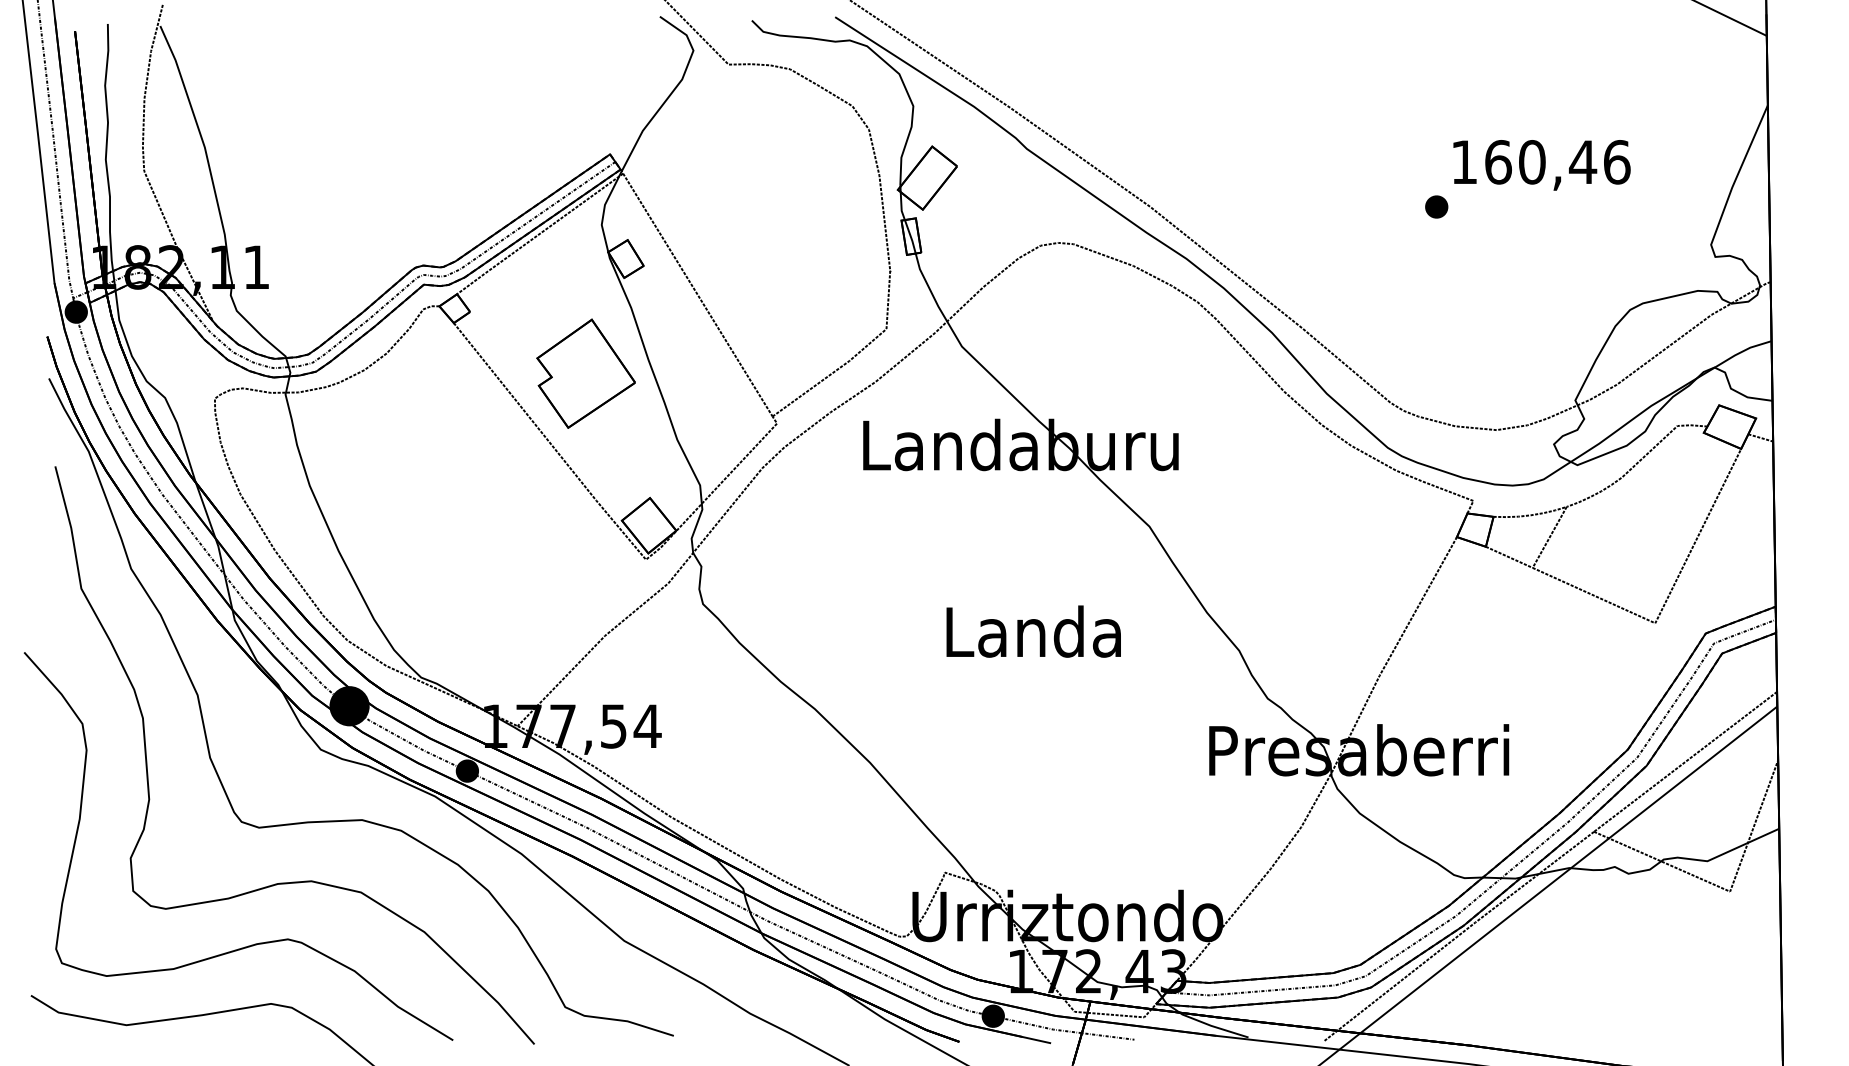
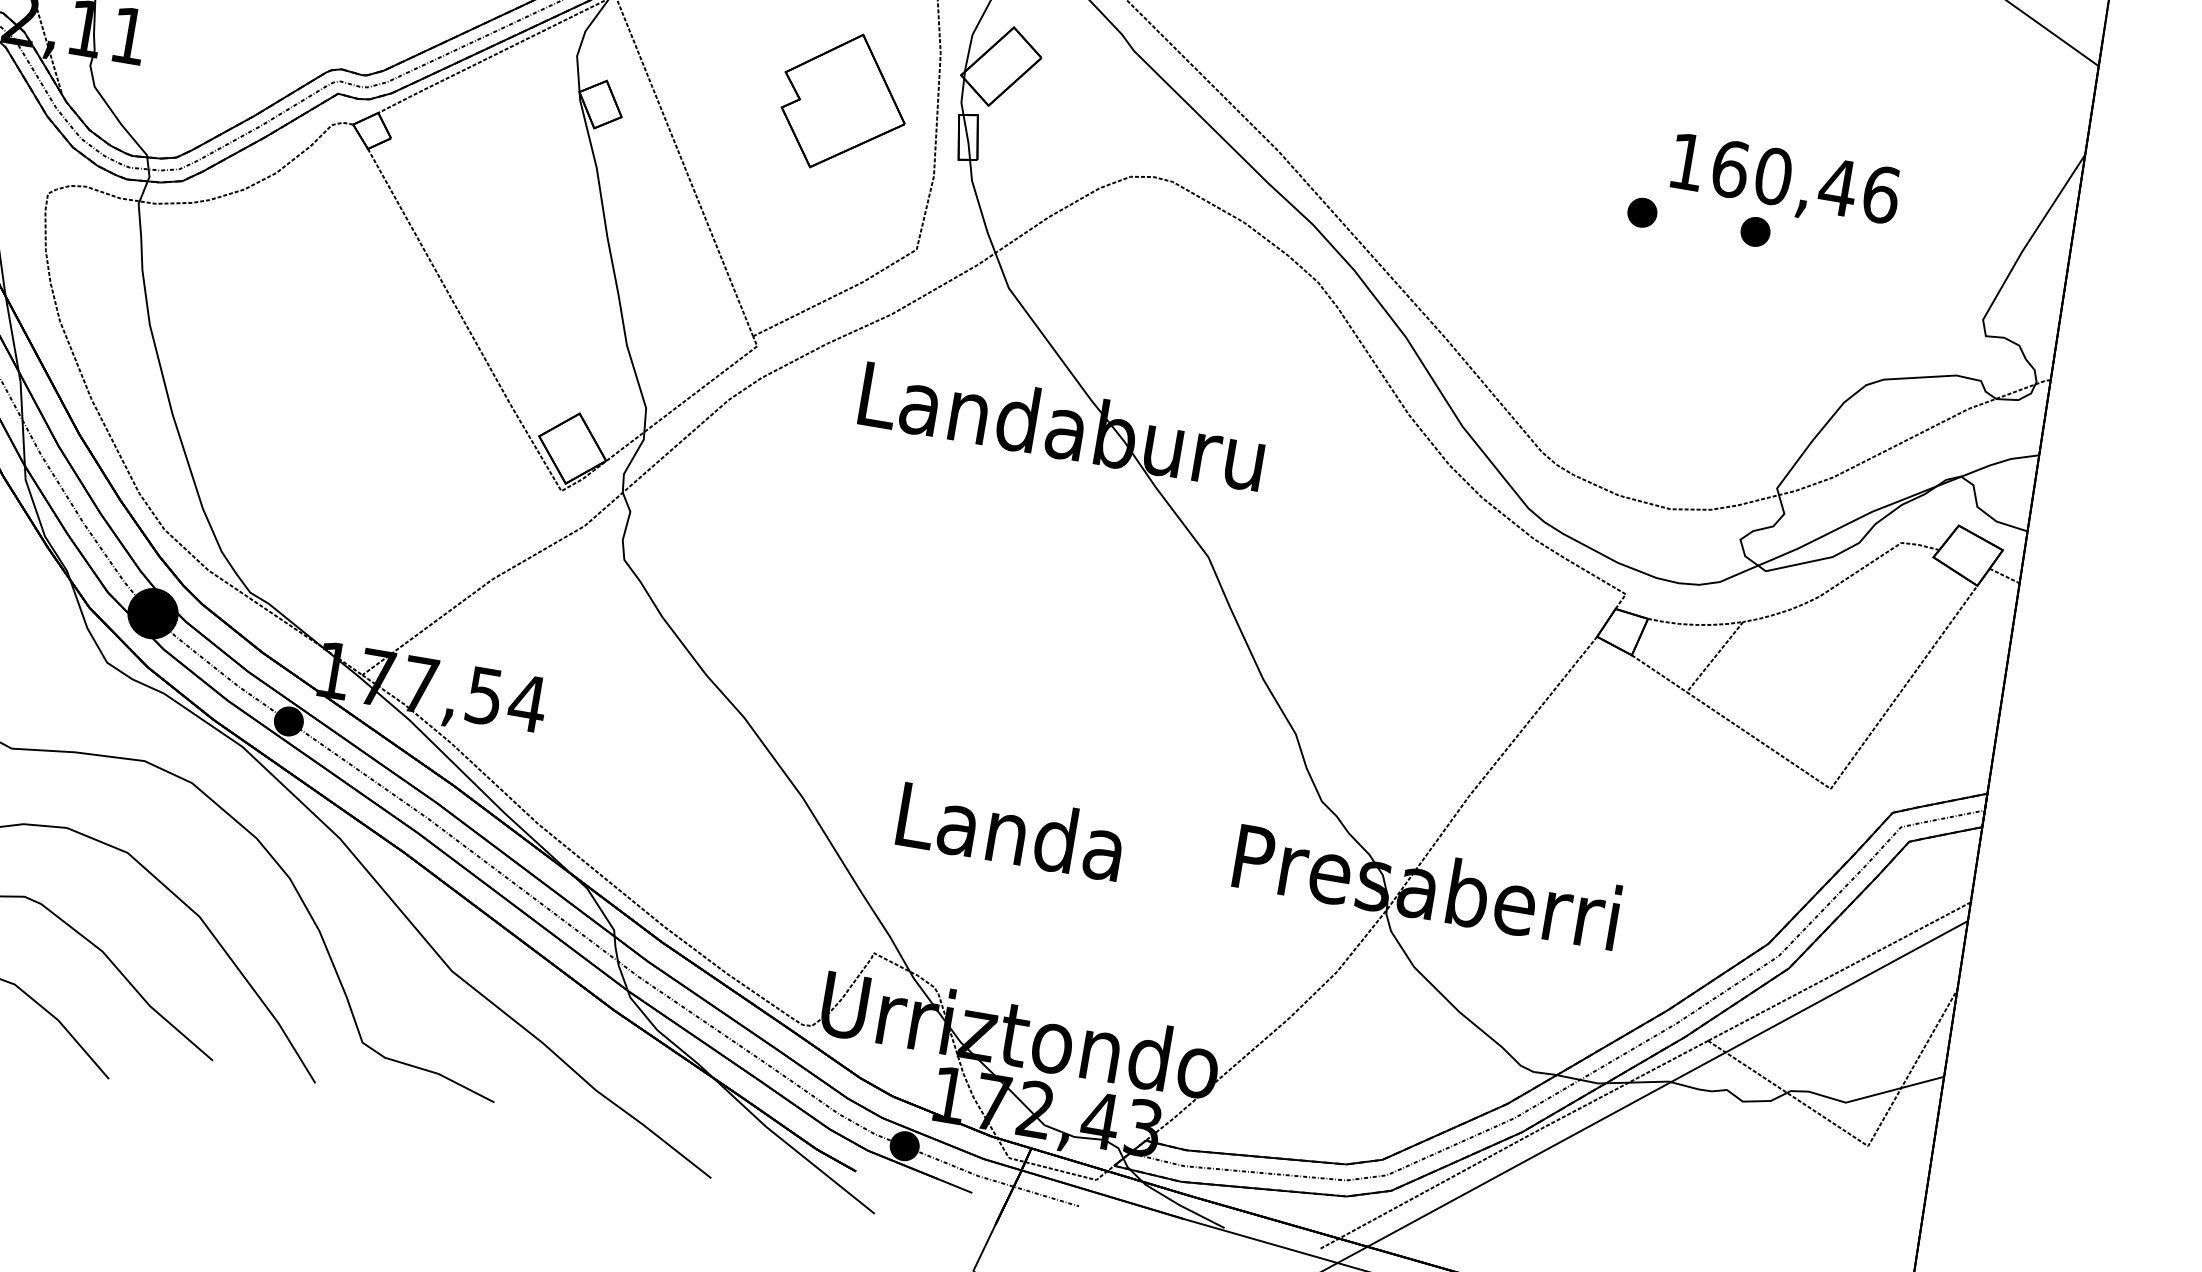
part: (1525, 206) -> (1755, 231), added
part: (585, 373) -> (843, 101), moved
text: (1033, 631) -> (1010, 830), moved

